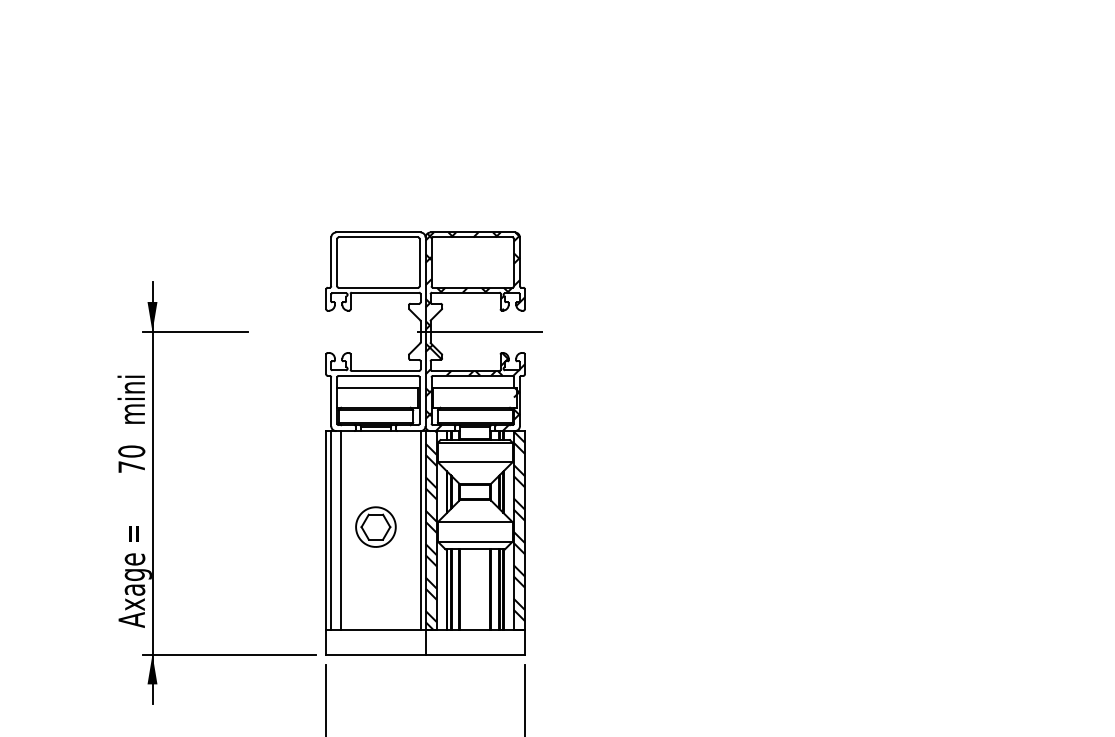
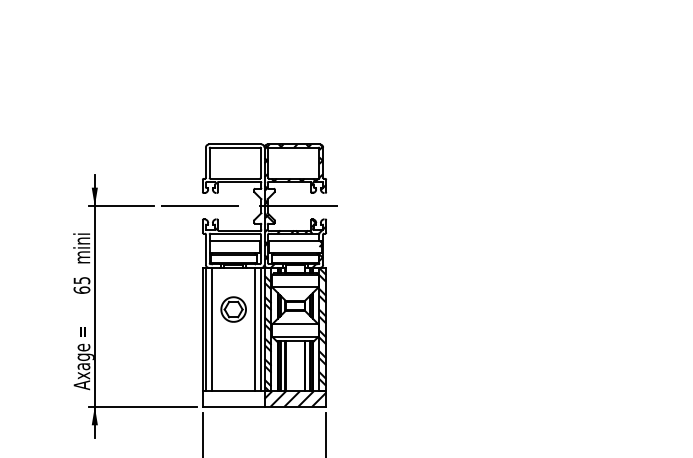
line: (322, 332) -> (200, 206), added
text: (131, 457) -> (81, 284), 70 -> 65
part: (375, 527) -> (233, 309), moved
line: (411, 530) -> (255, 329), added
hatch: (475, 641) -> (295, 398), added

